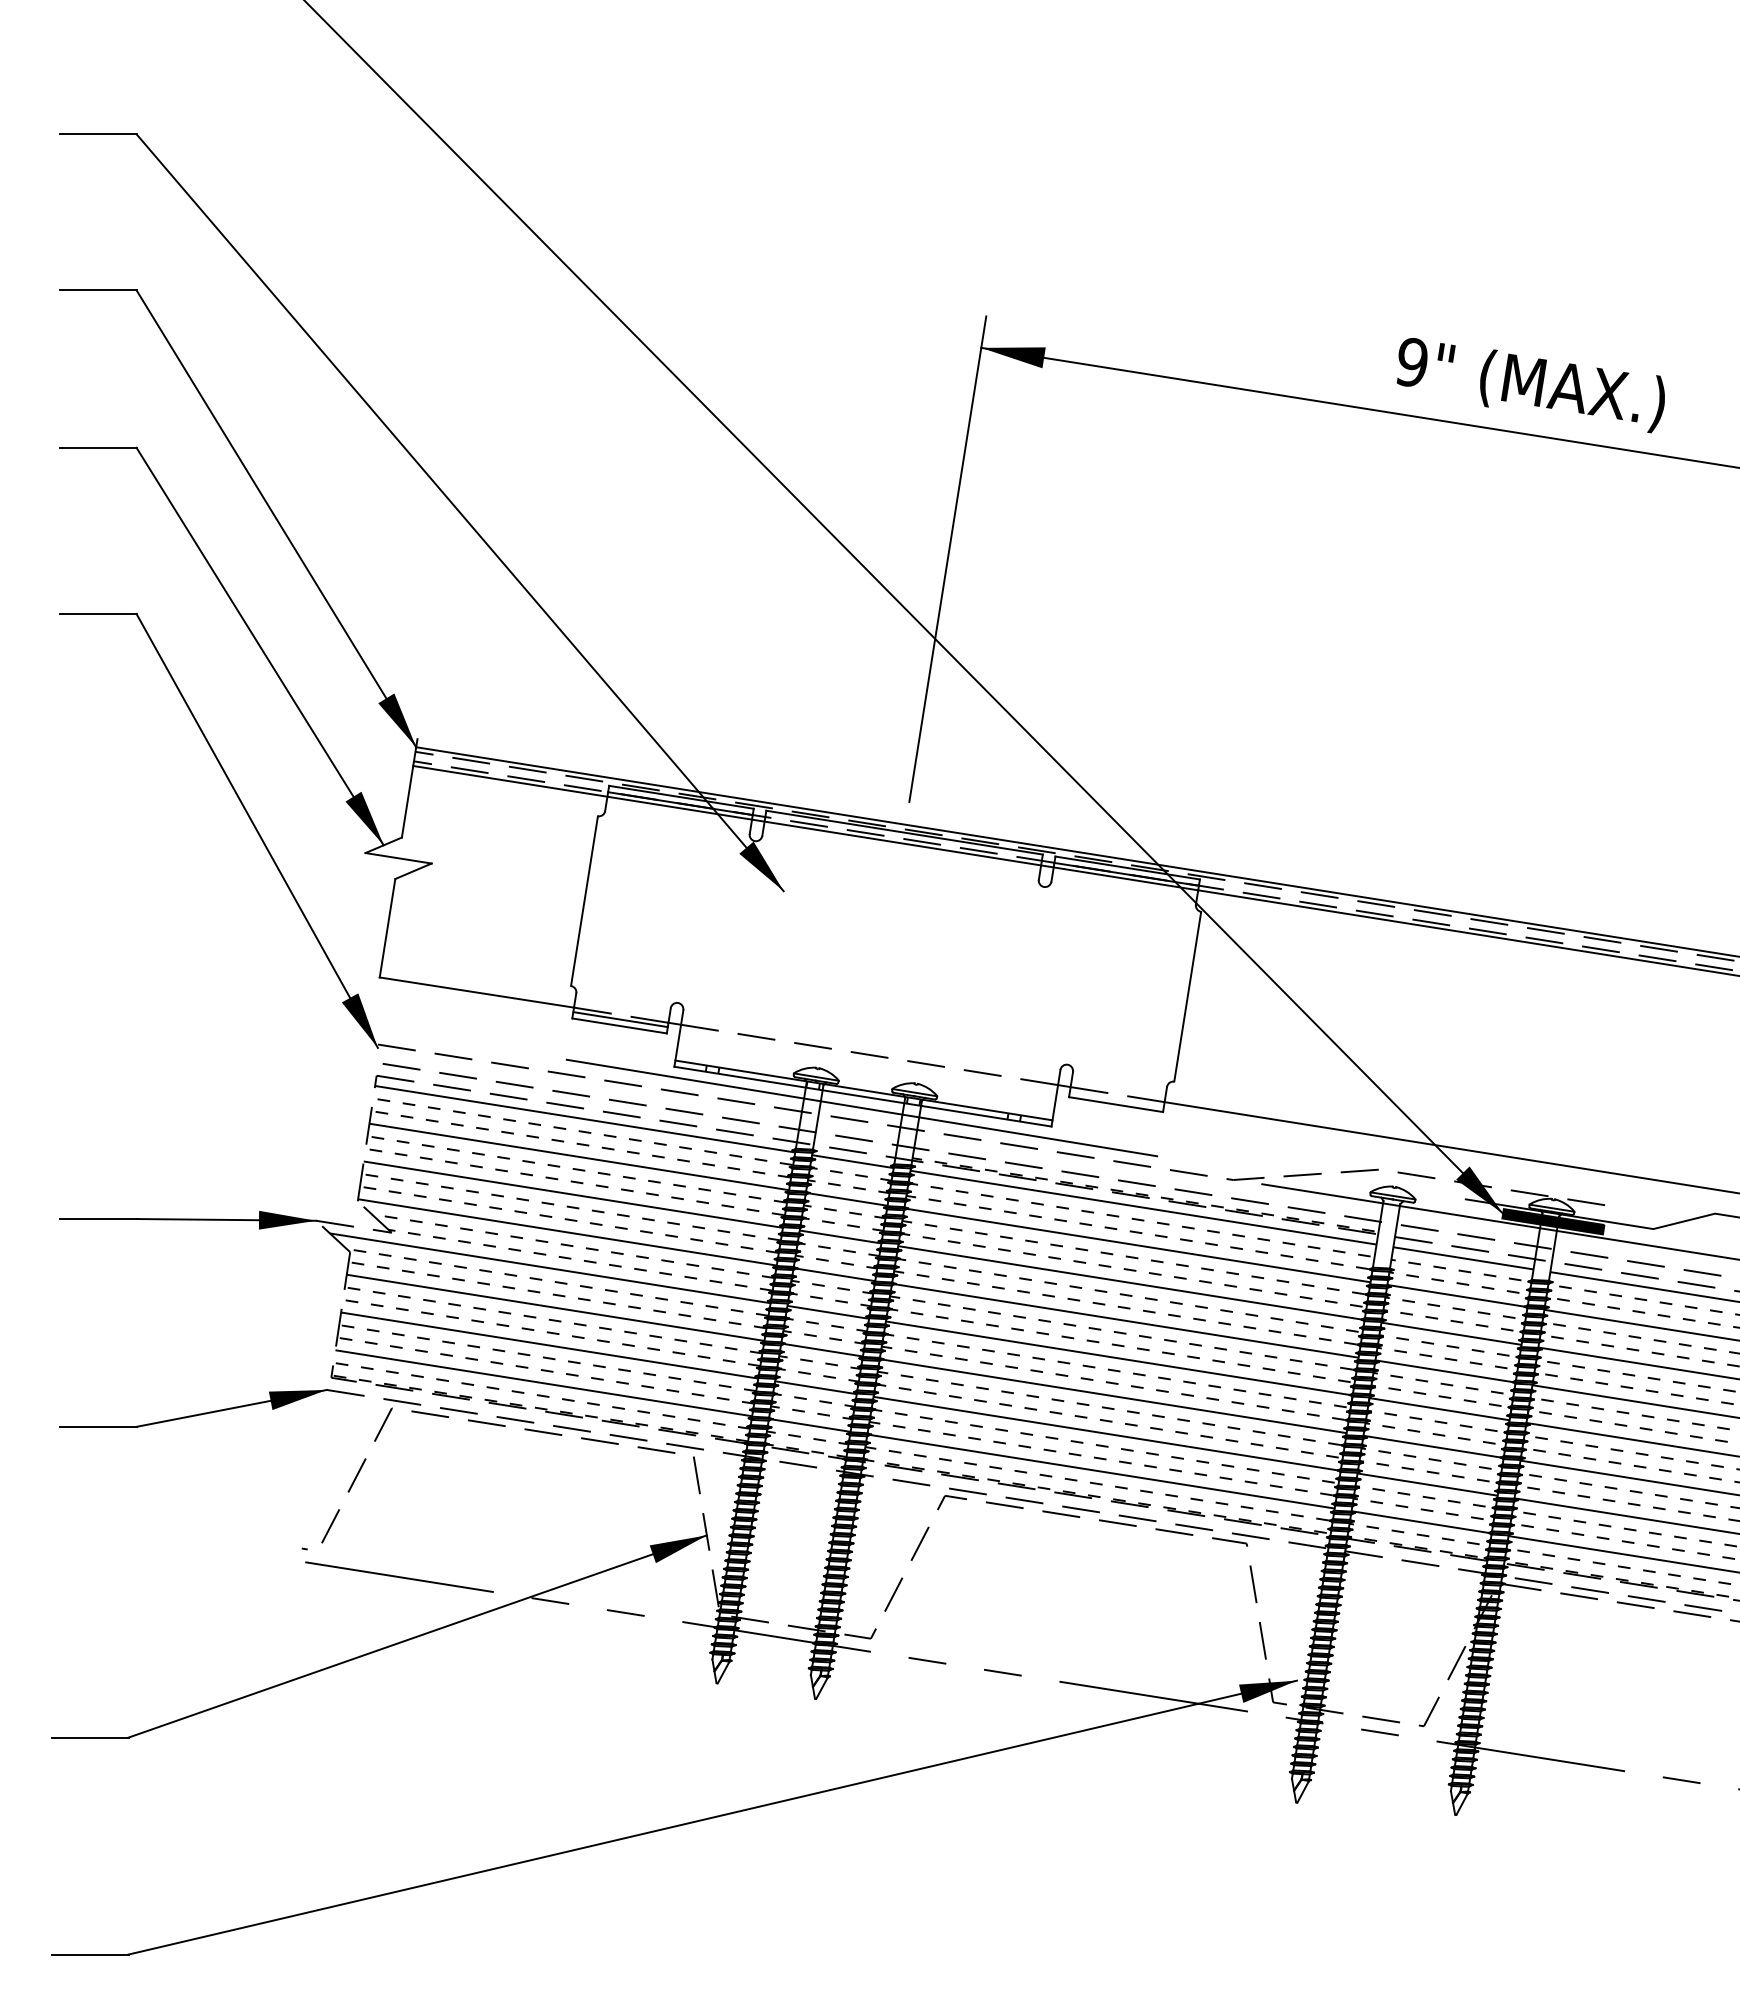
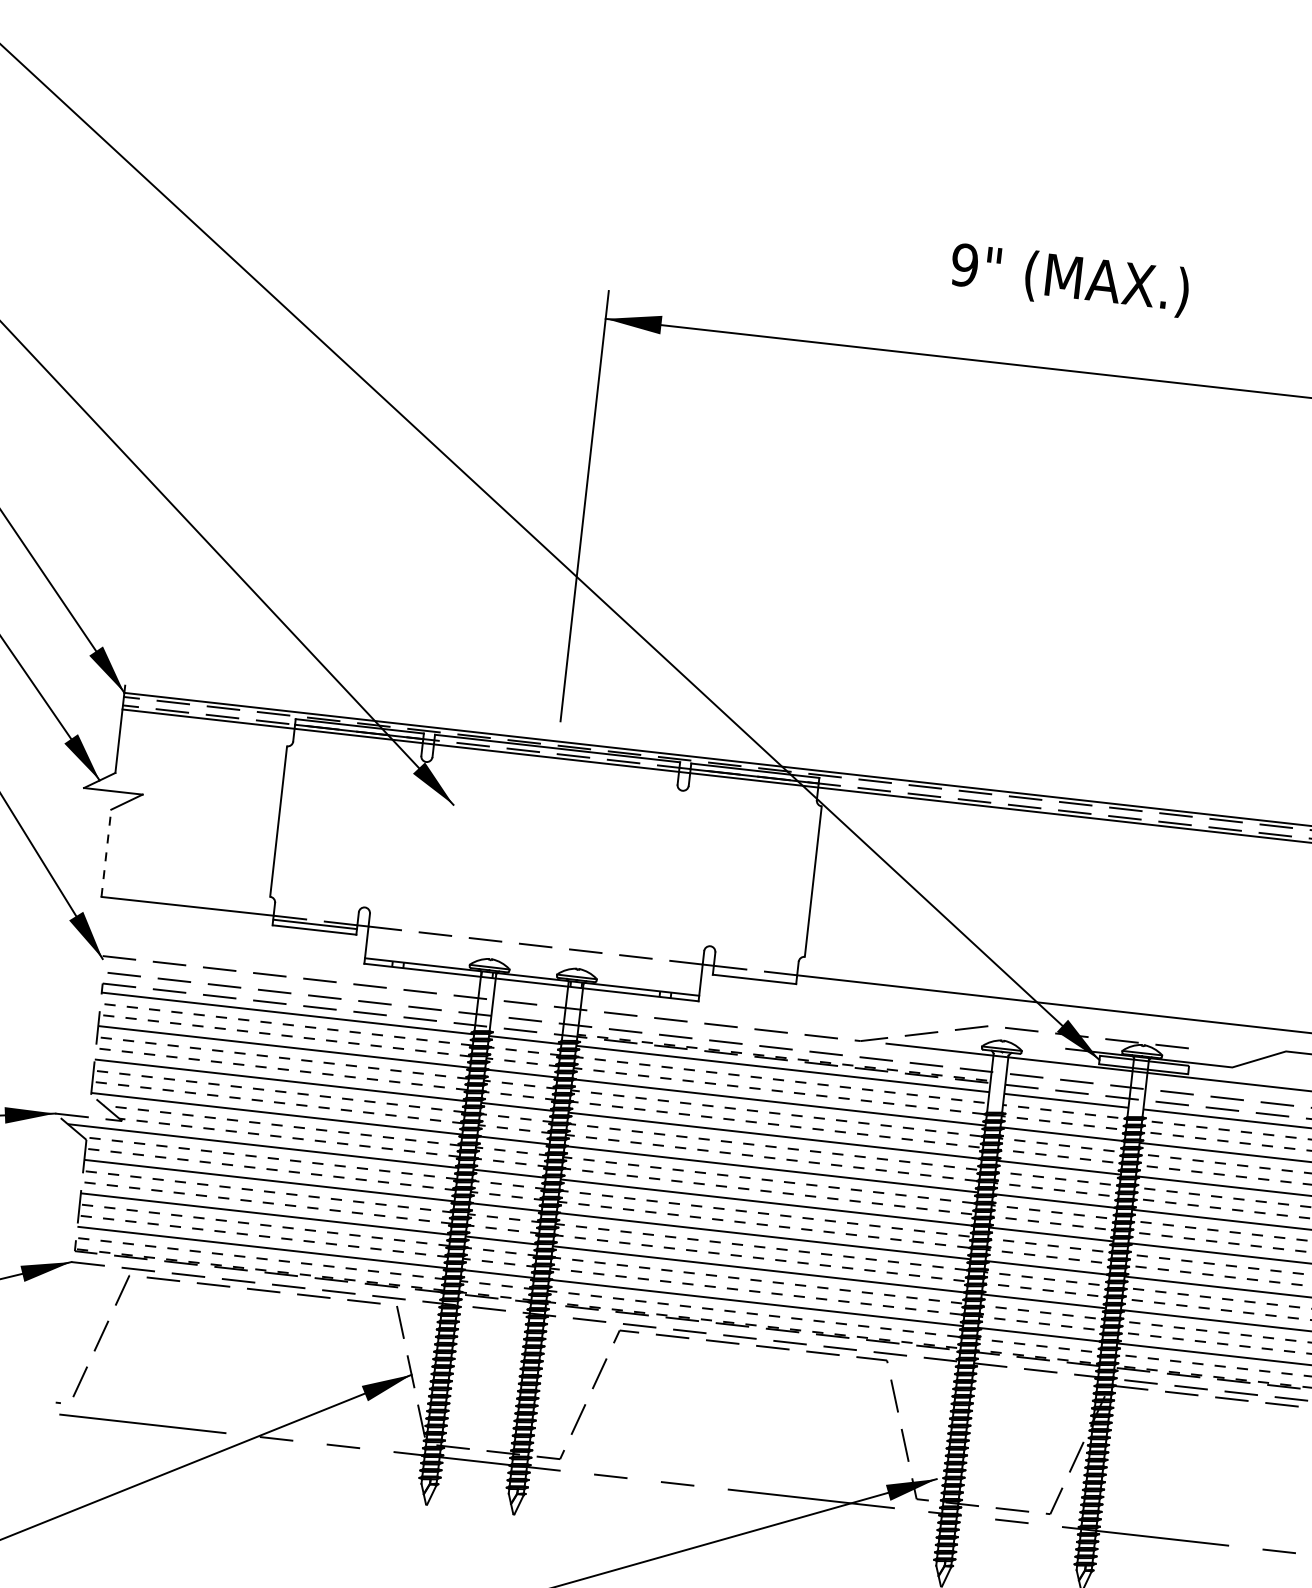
text: (1530, 385) -> (1069, 280), moved
line: (387, 928) -> (106, 853), solid -> dashed
line: (861, 1107) -> (530, 992), removed
fill: (1553, 1221) -> (1144, 1064), removed

